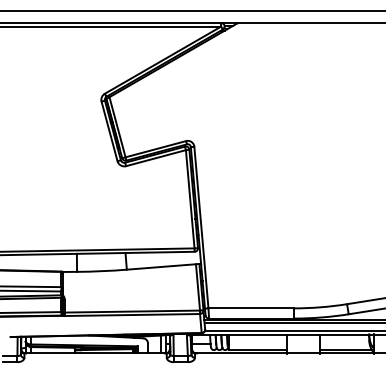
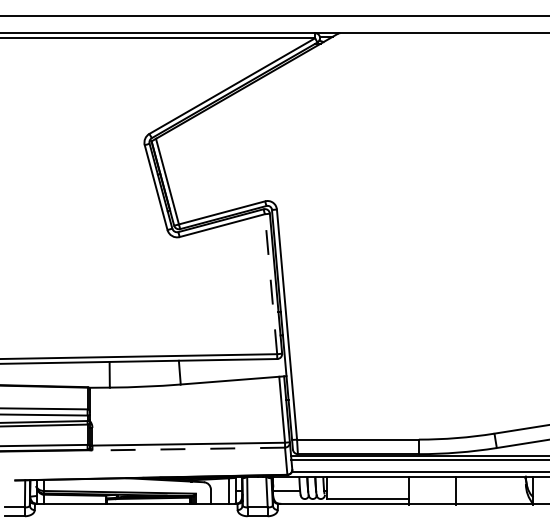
line: (190, 198) -> (271, 283), solid -> dashed
line: (132, 315) -> (188, 449), solid -> dashed
line: (345, 349) -> (492, 498), removed

